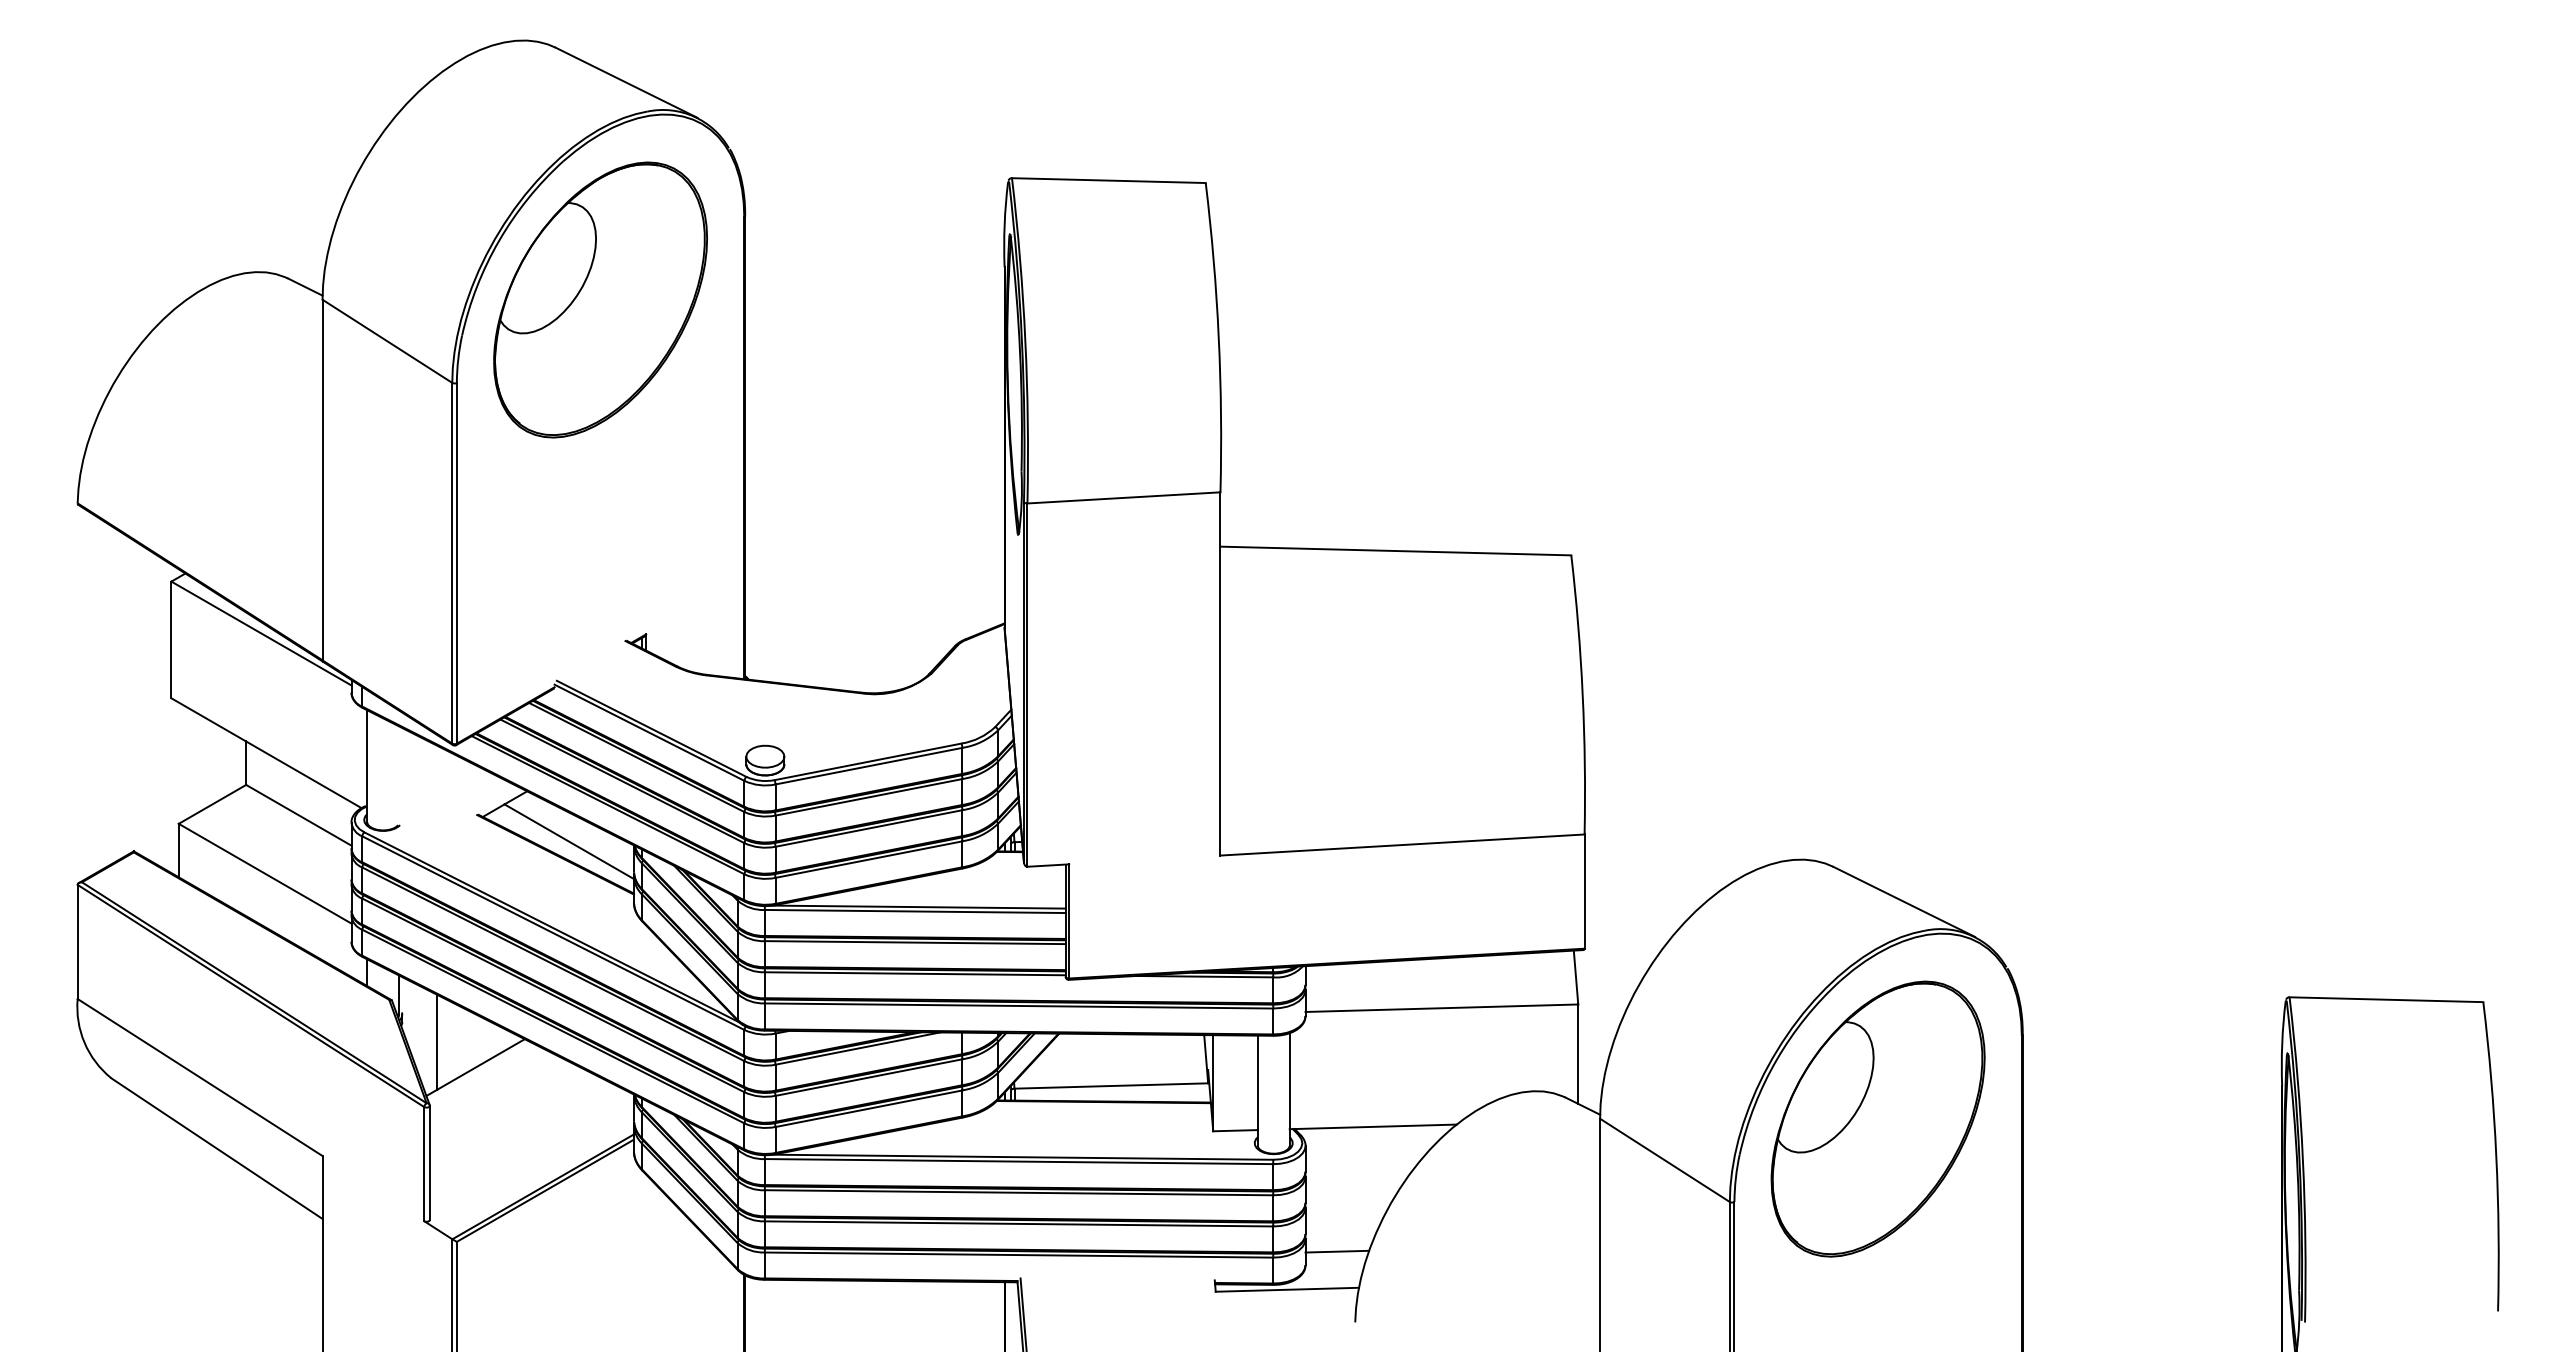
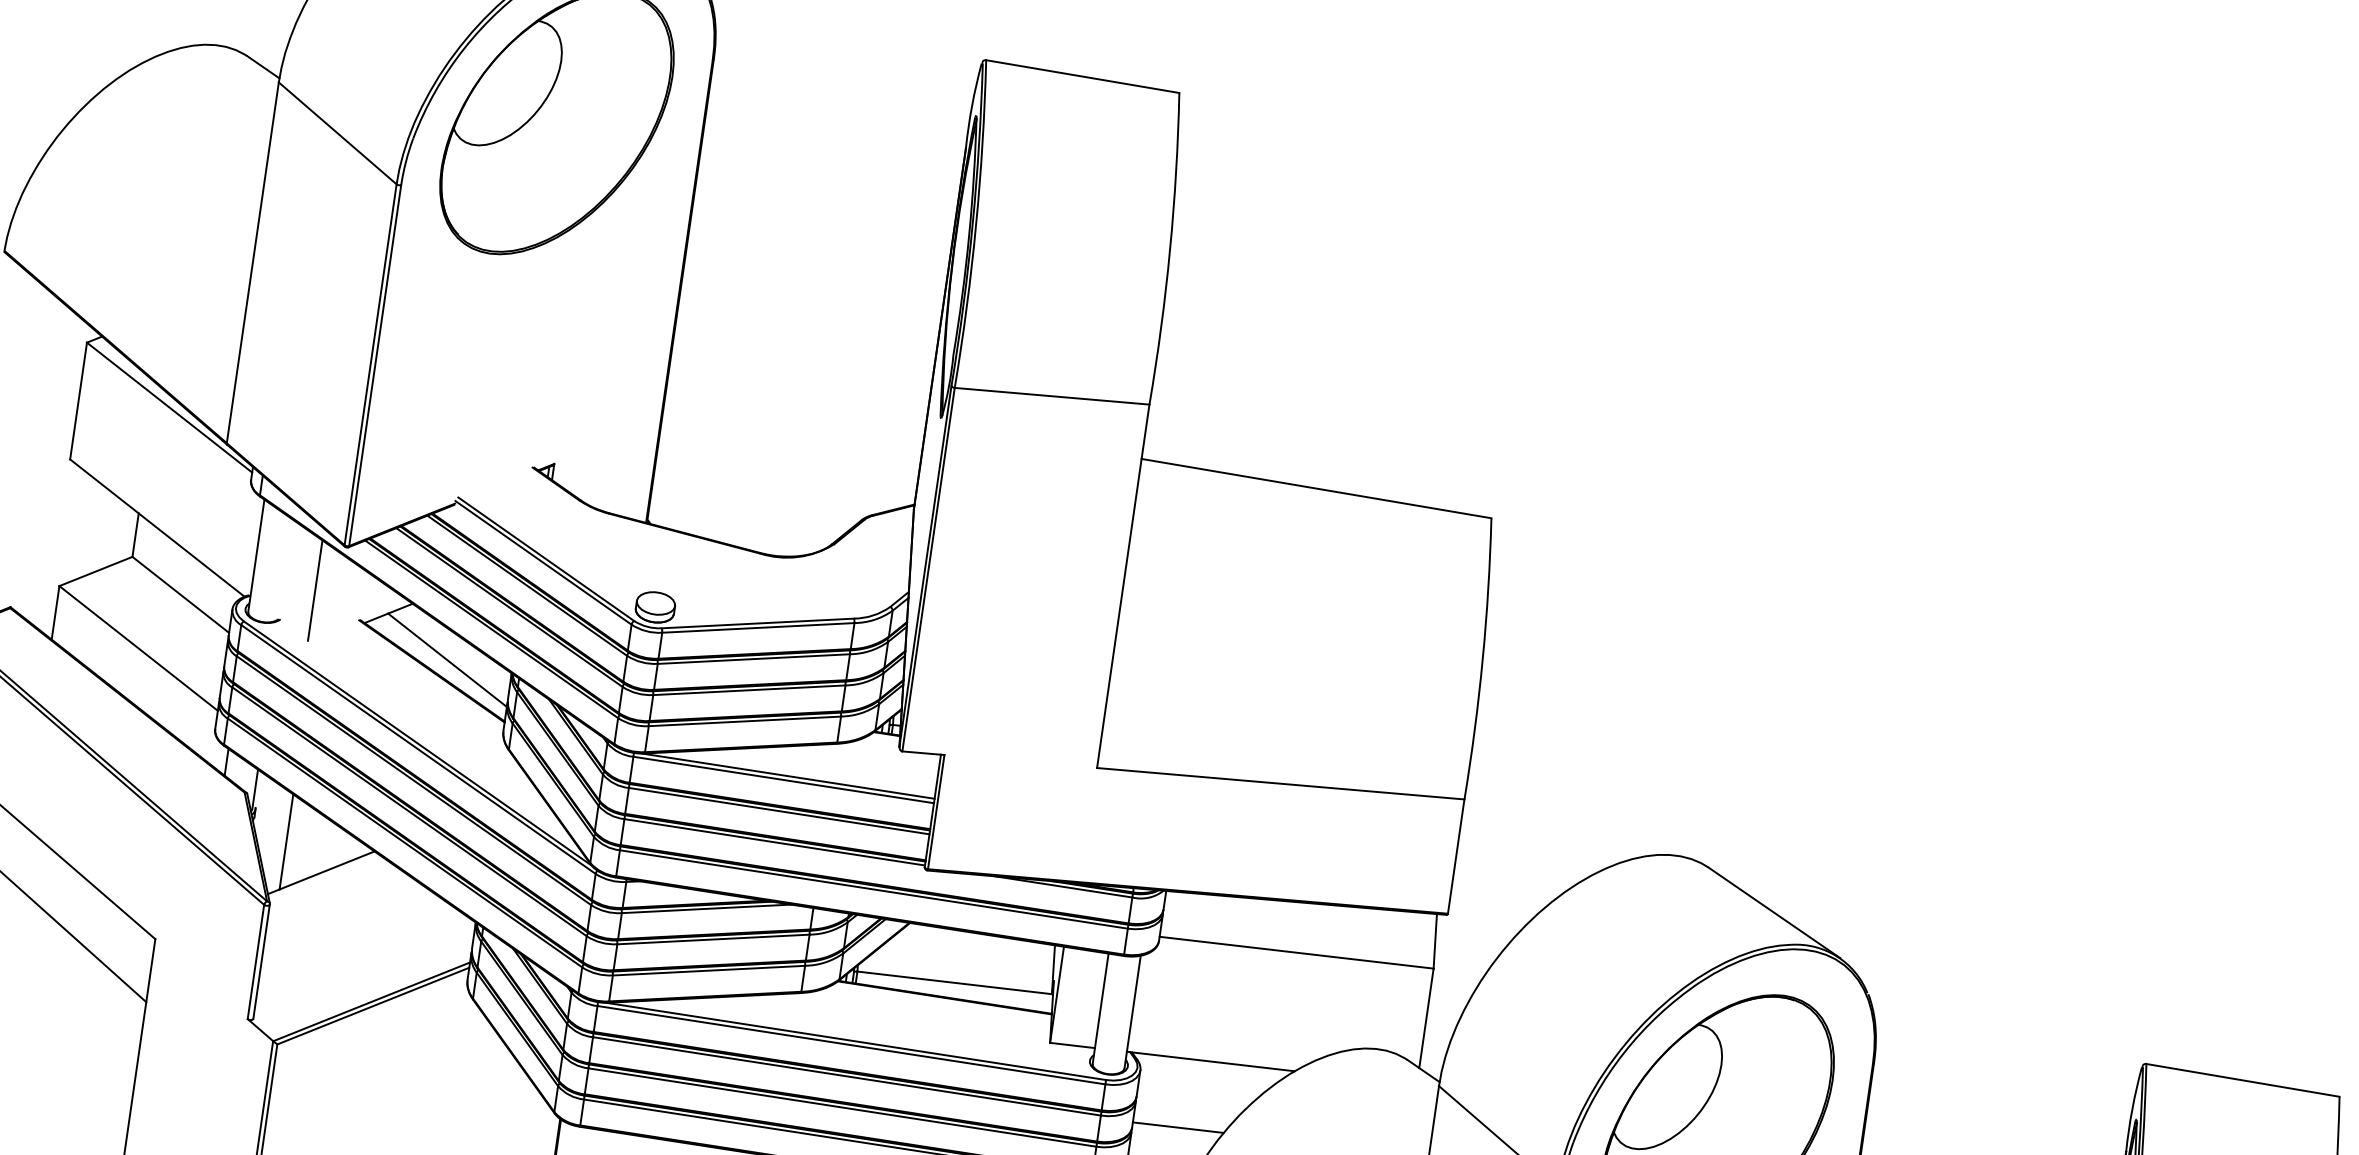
line: (429, 791) -> (314, 589), added
line: (1350, 1195) -> (1178, 1126), added

